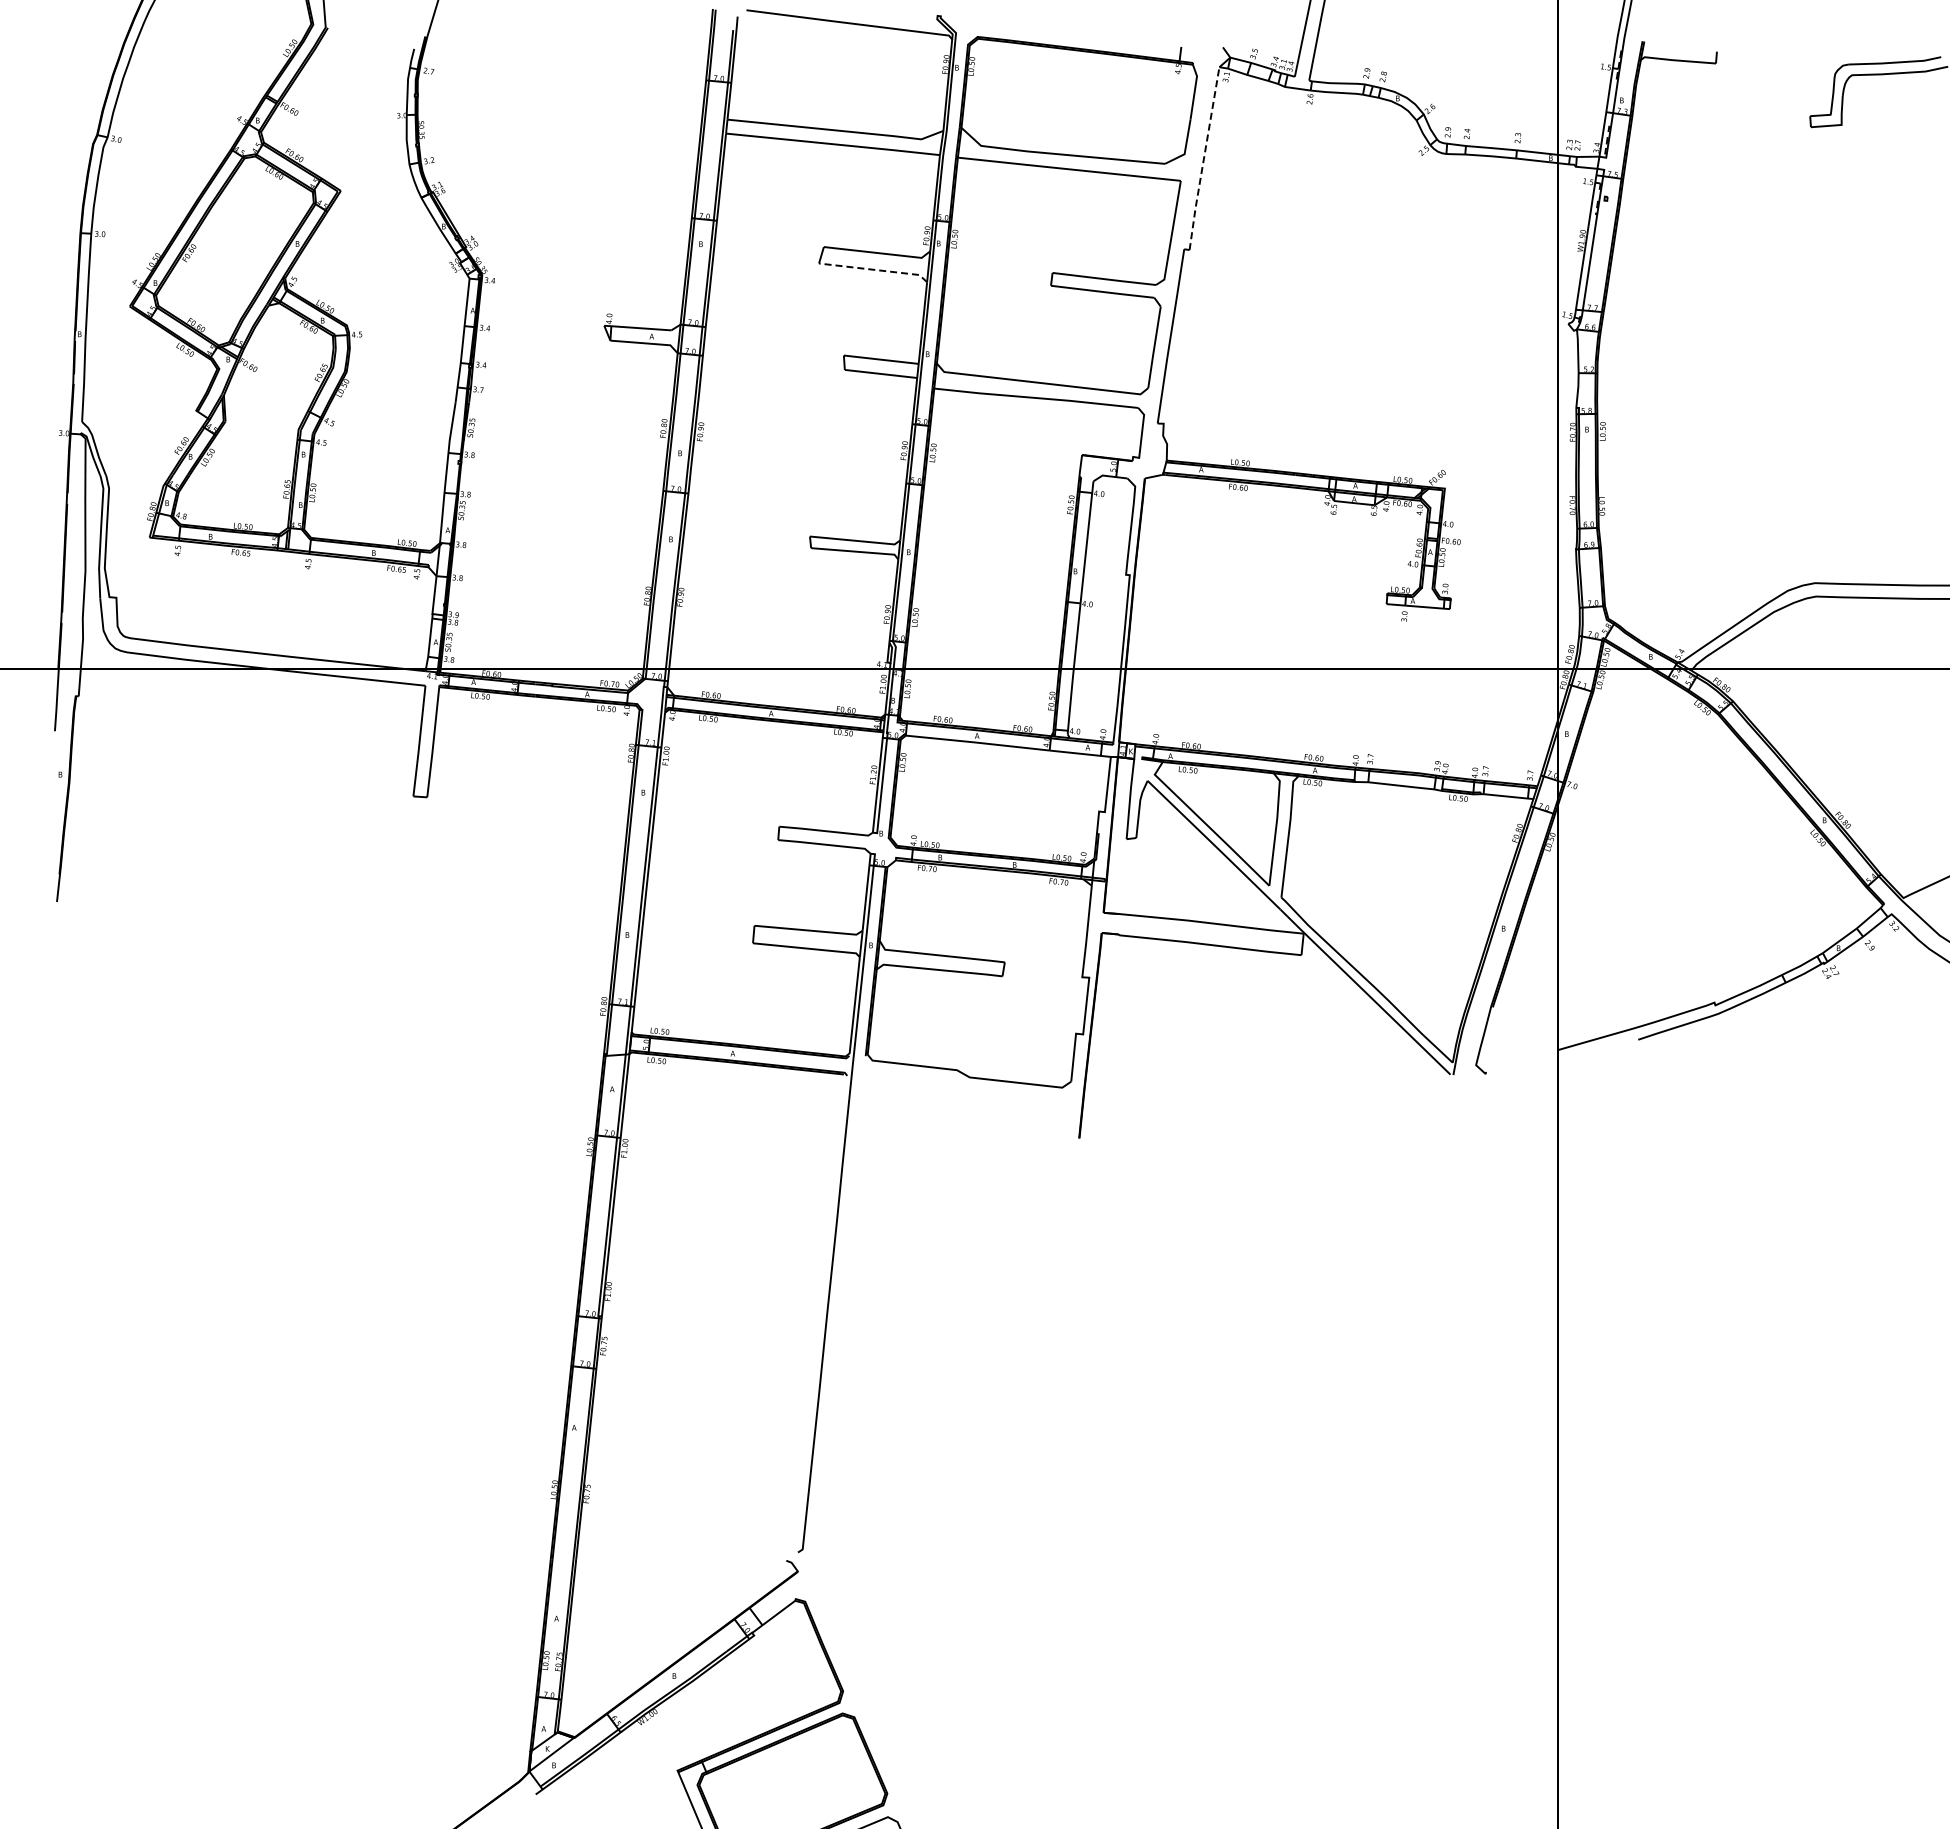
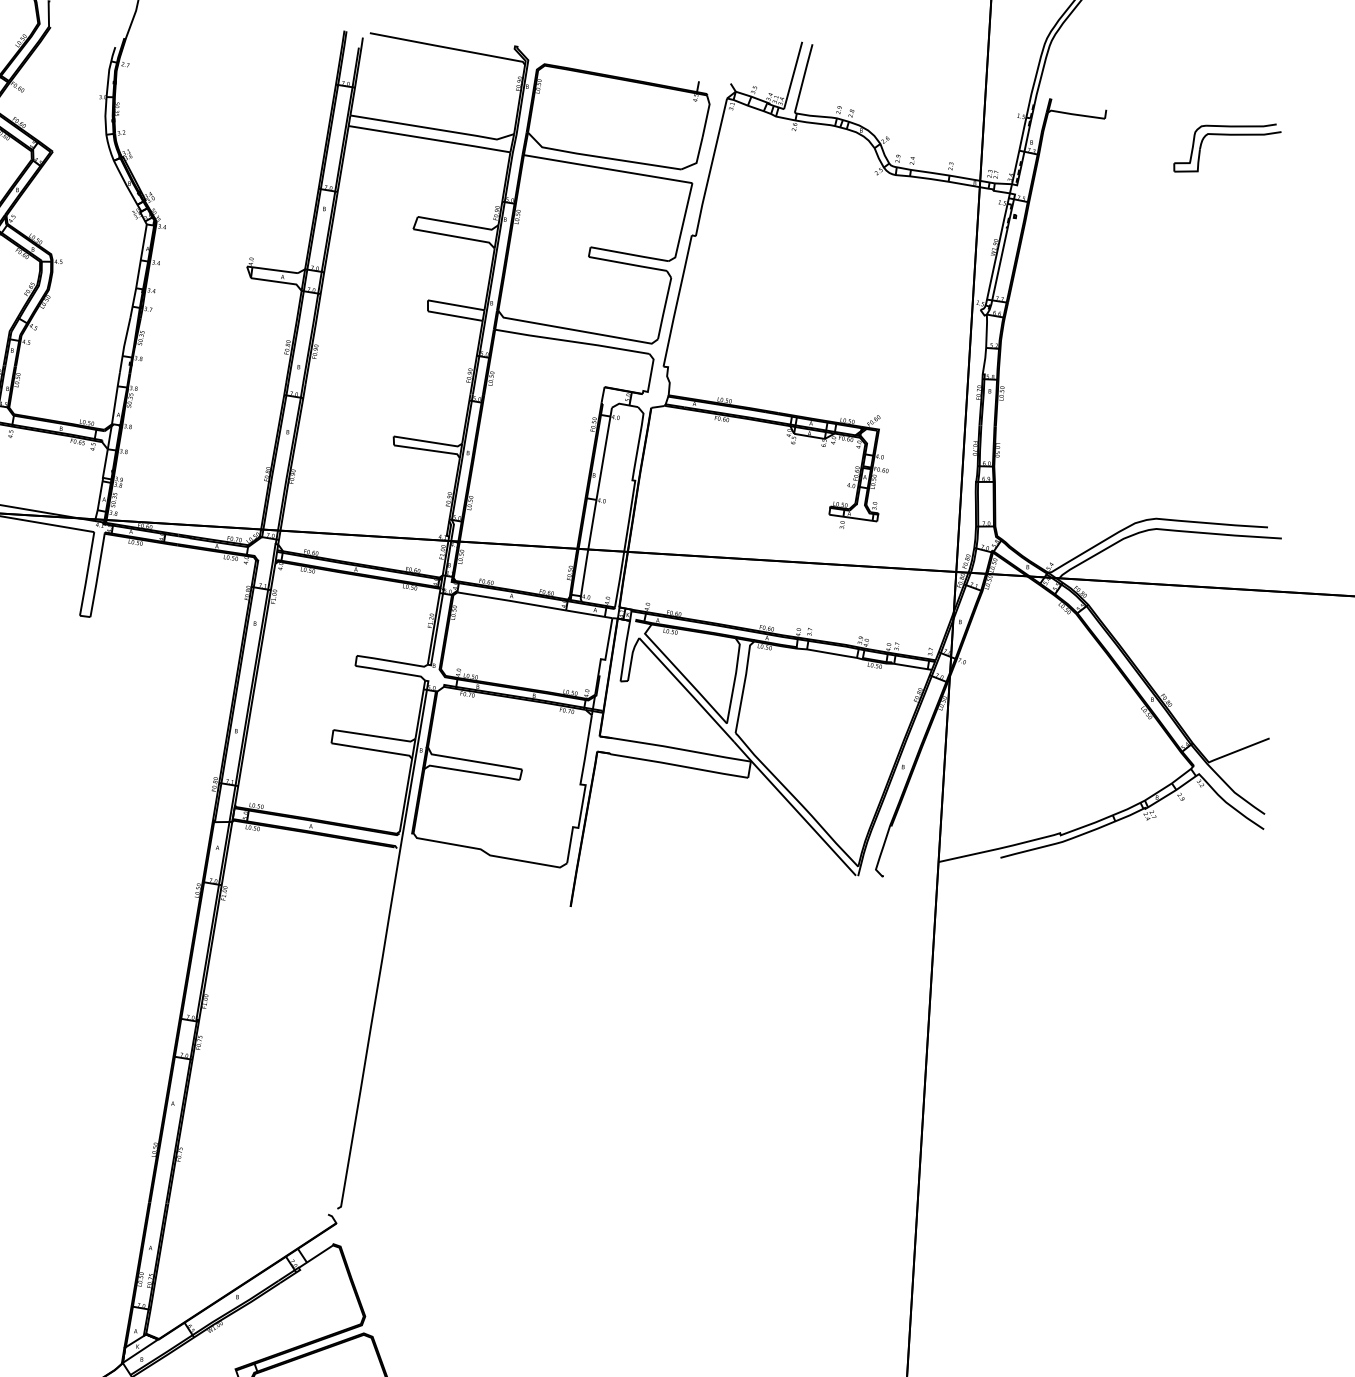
line: (1203, 159) -> (710, 167), dashed -> solid
line: (874, 269) -> (455, 236), dashed -> solid

